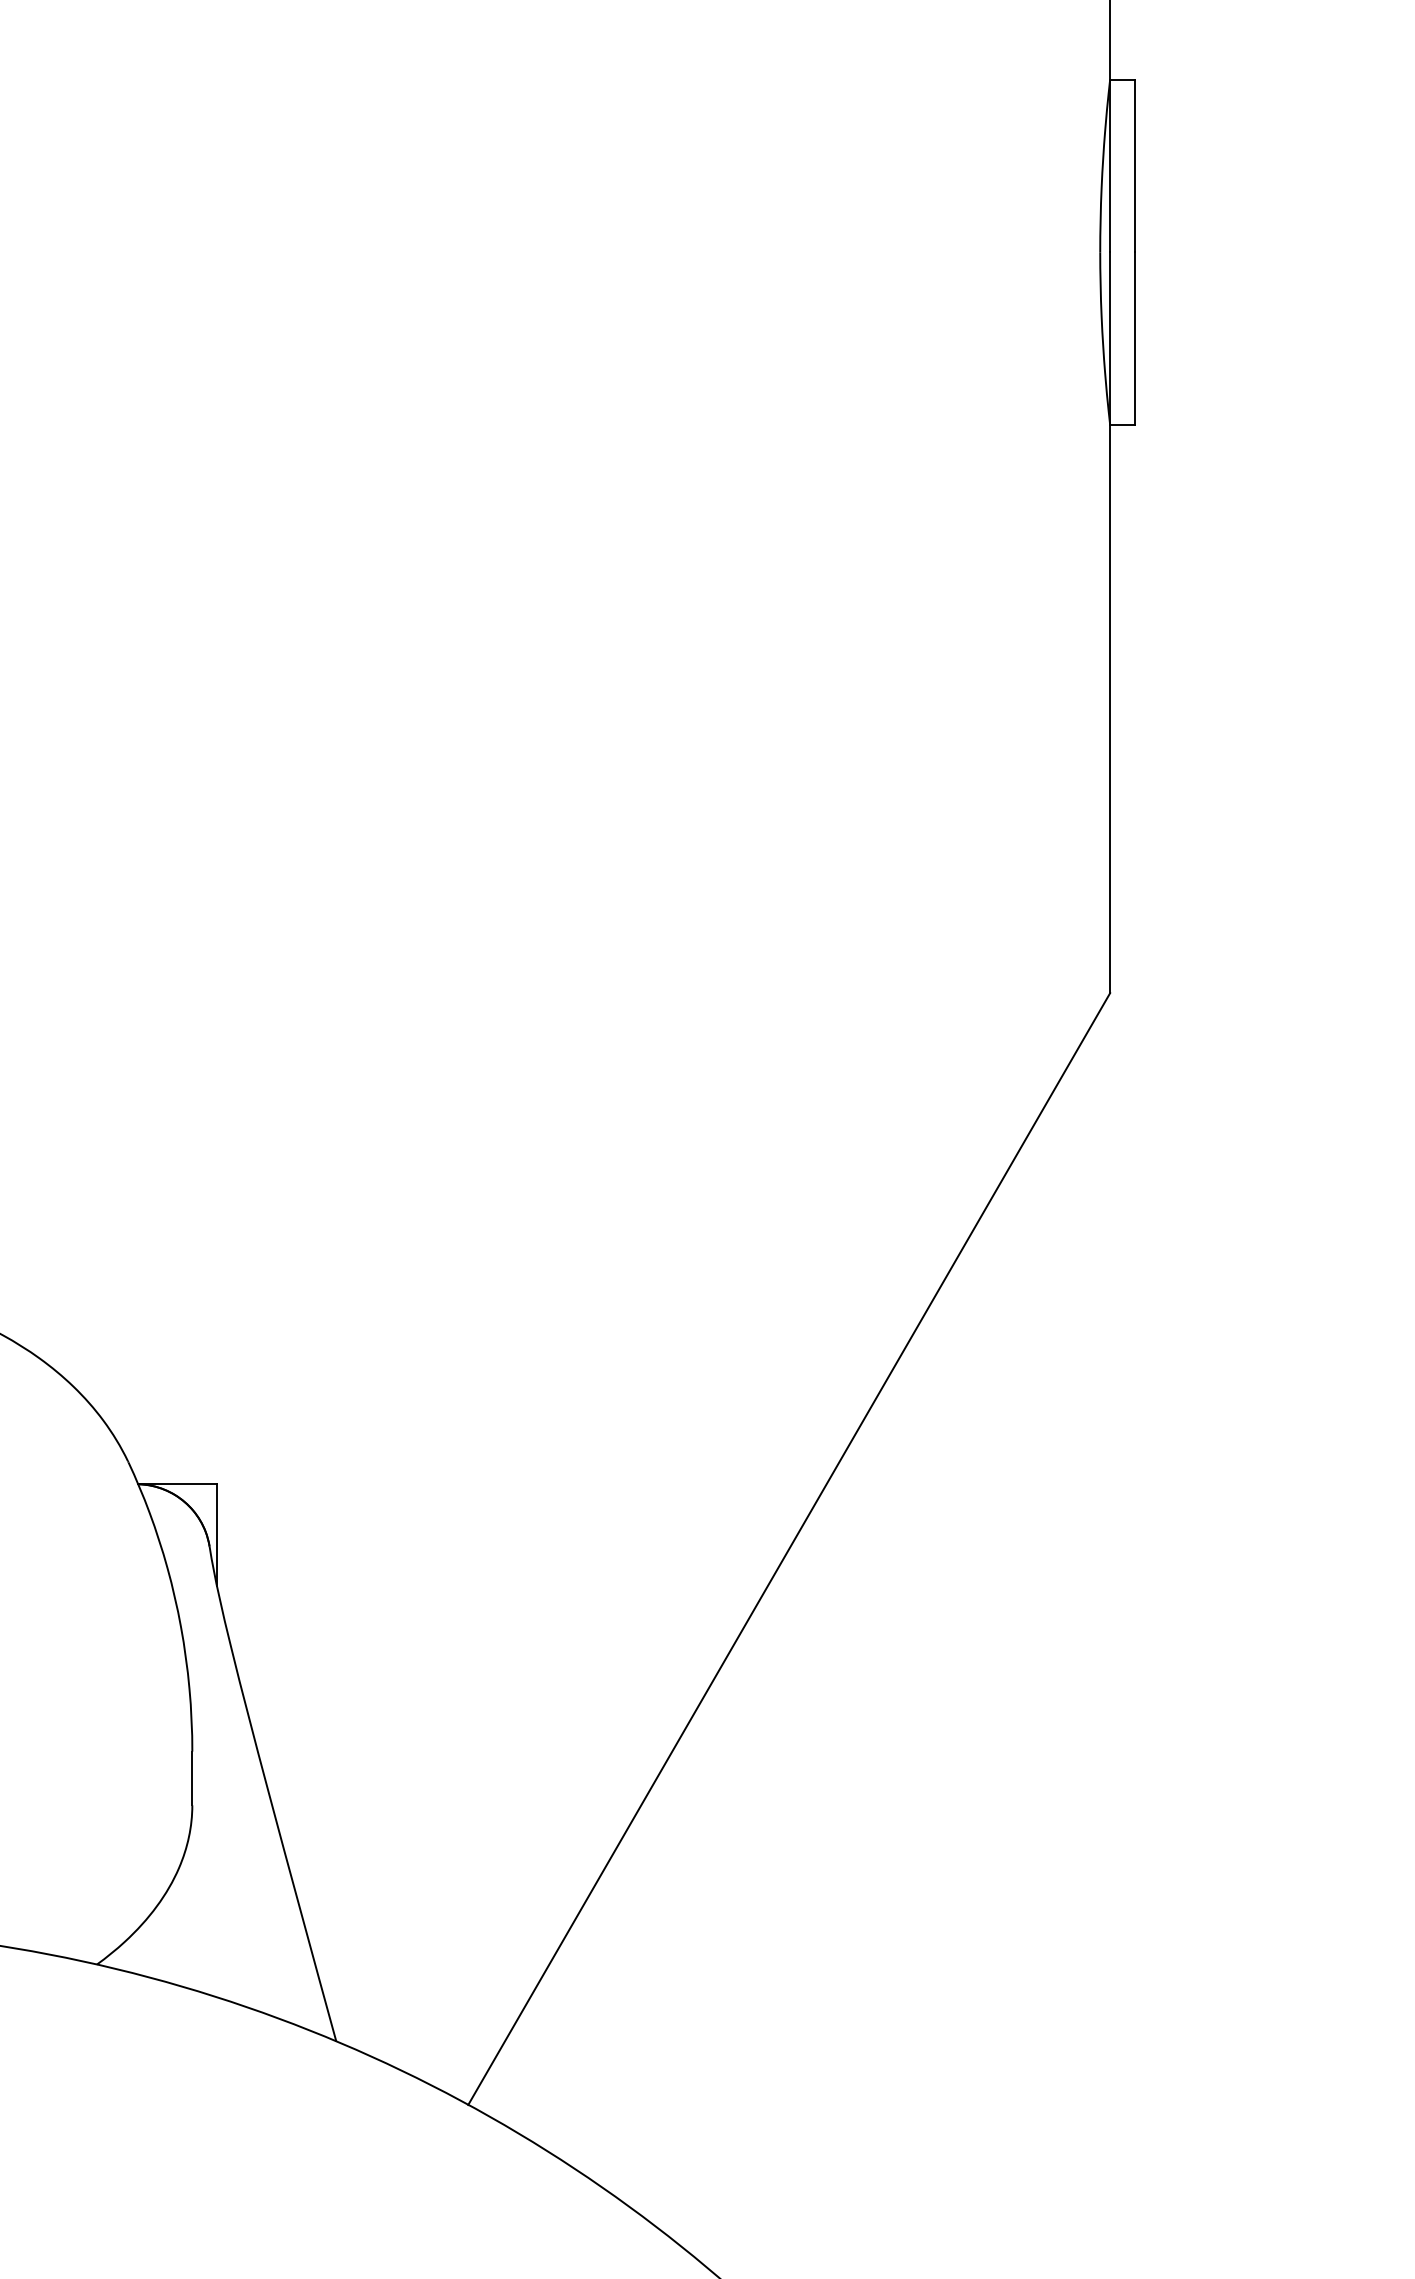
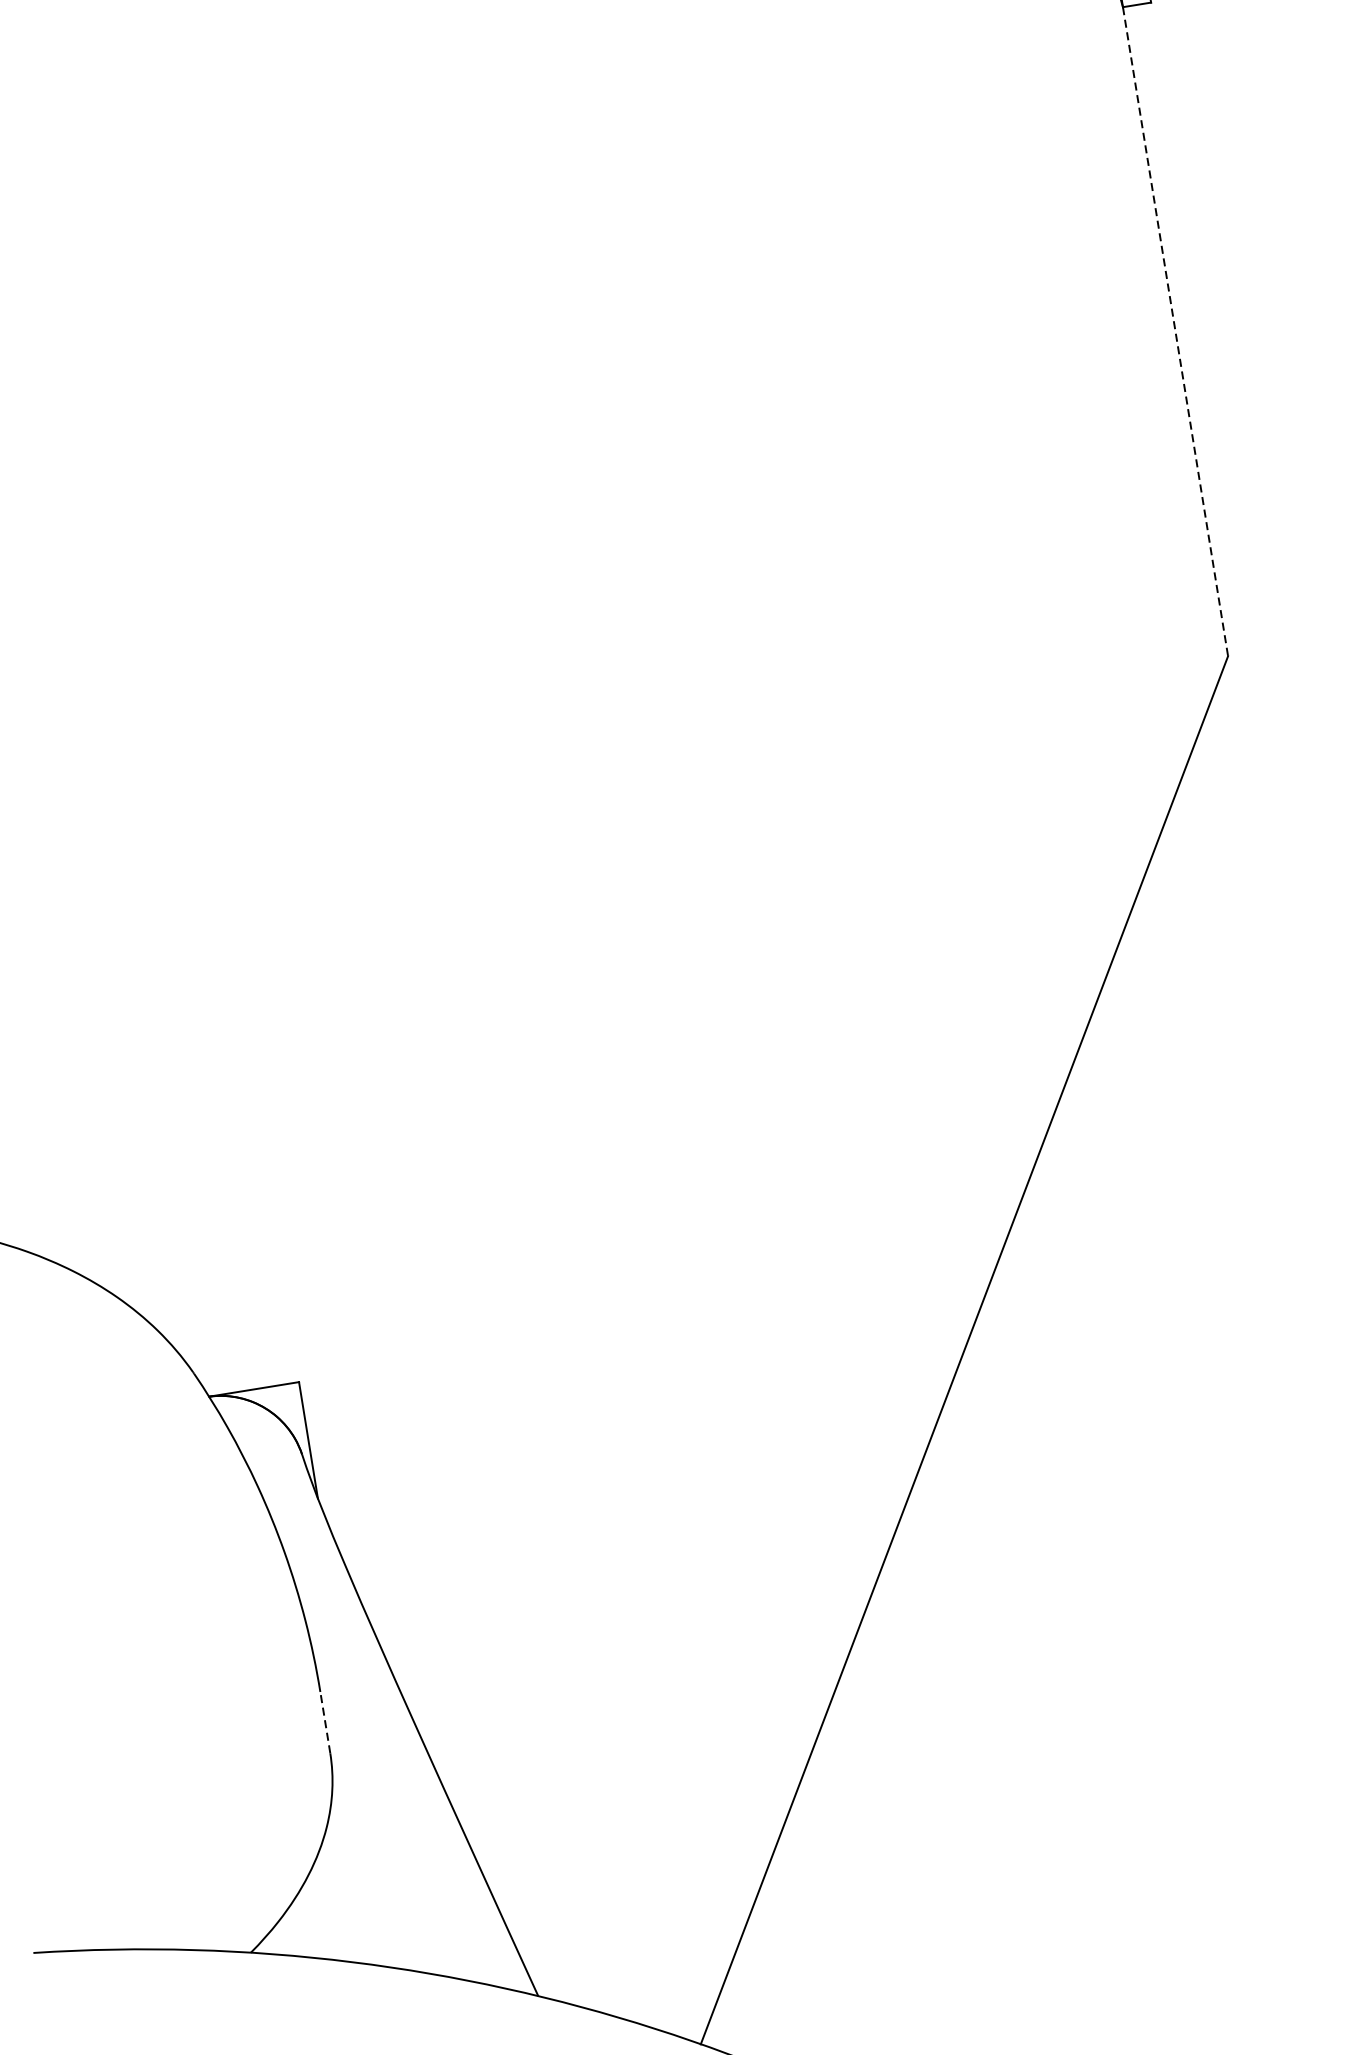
line: (1110, 709) -> (1176, 332), solid -> dashed
line: (192, 1778) -> (325, 1722), solid -> dashed

